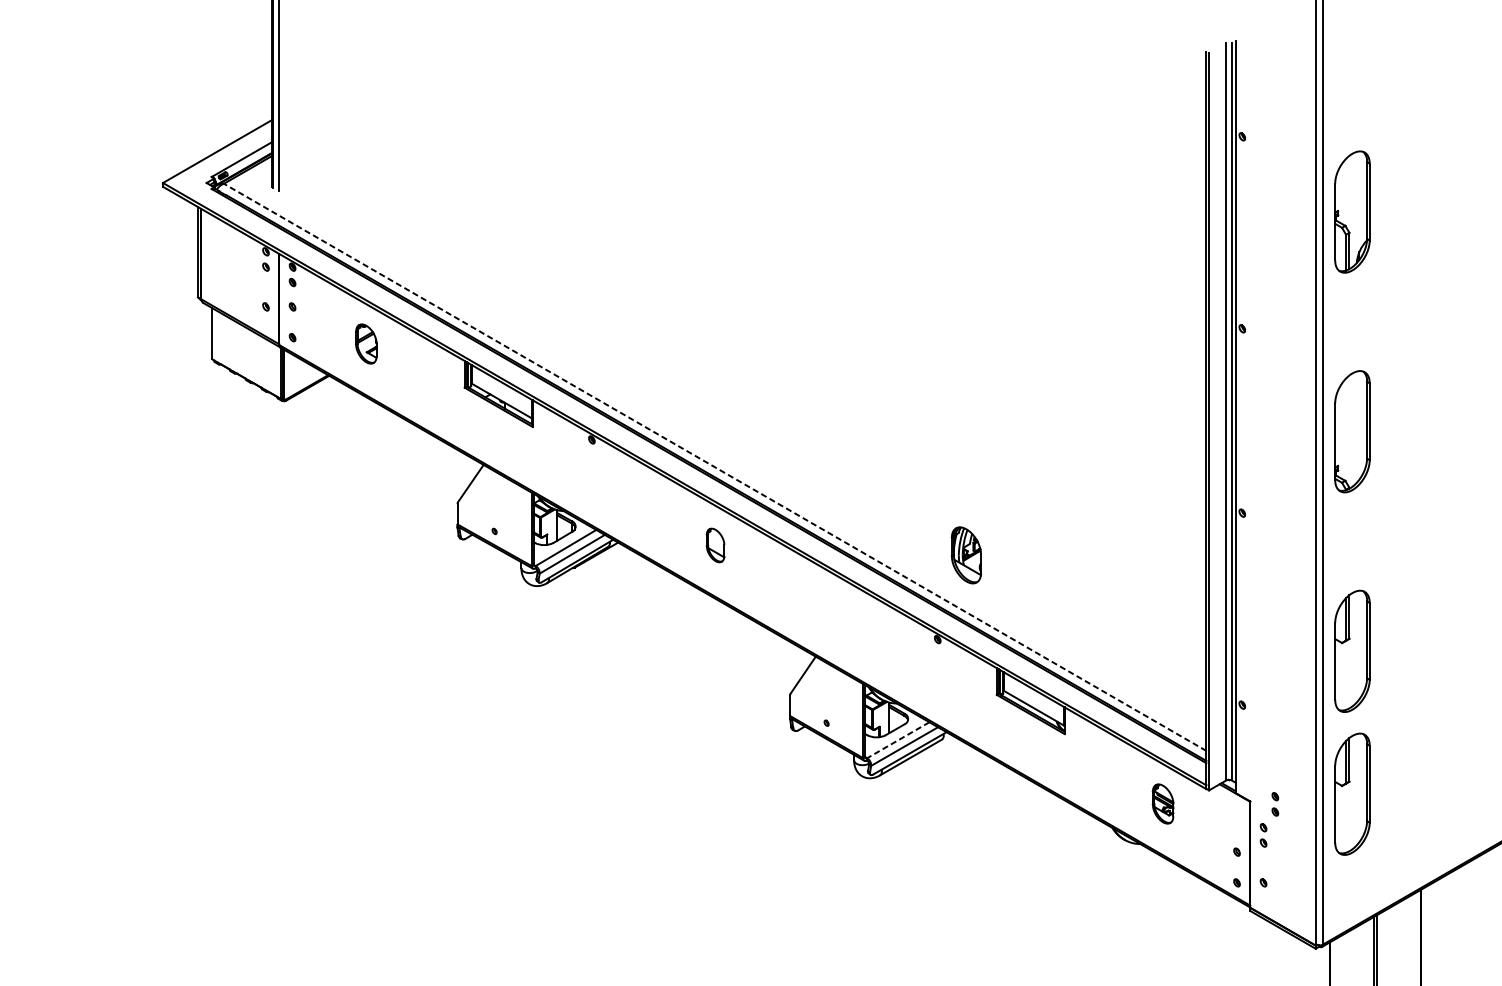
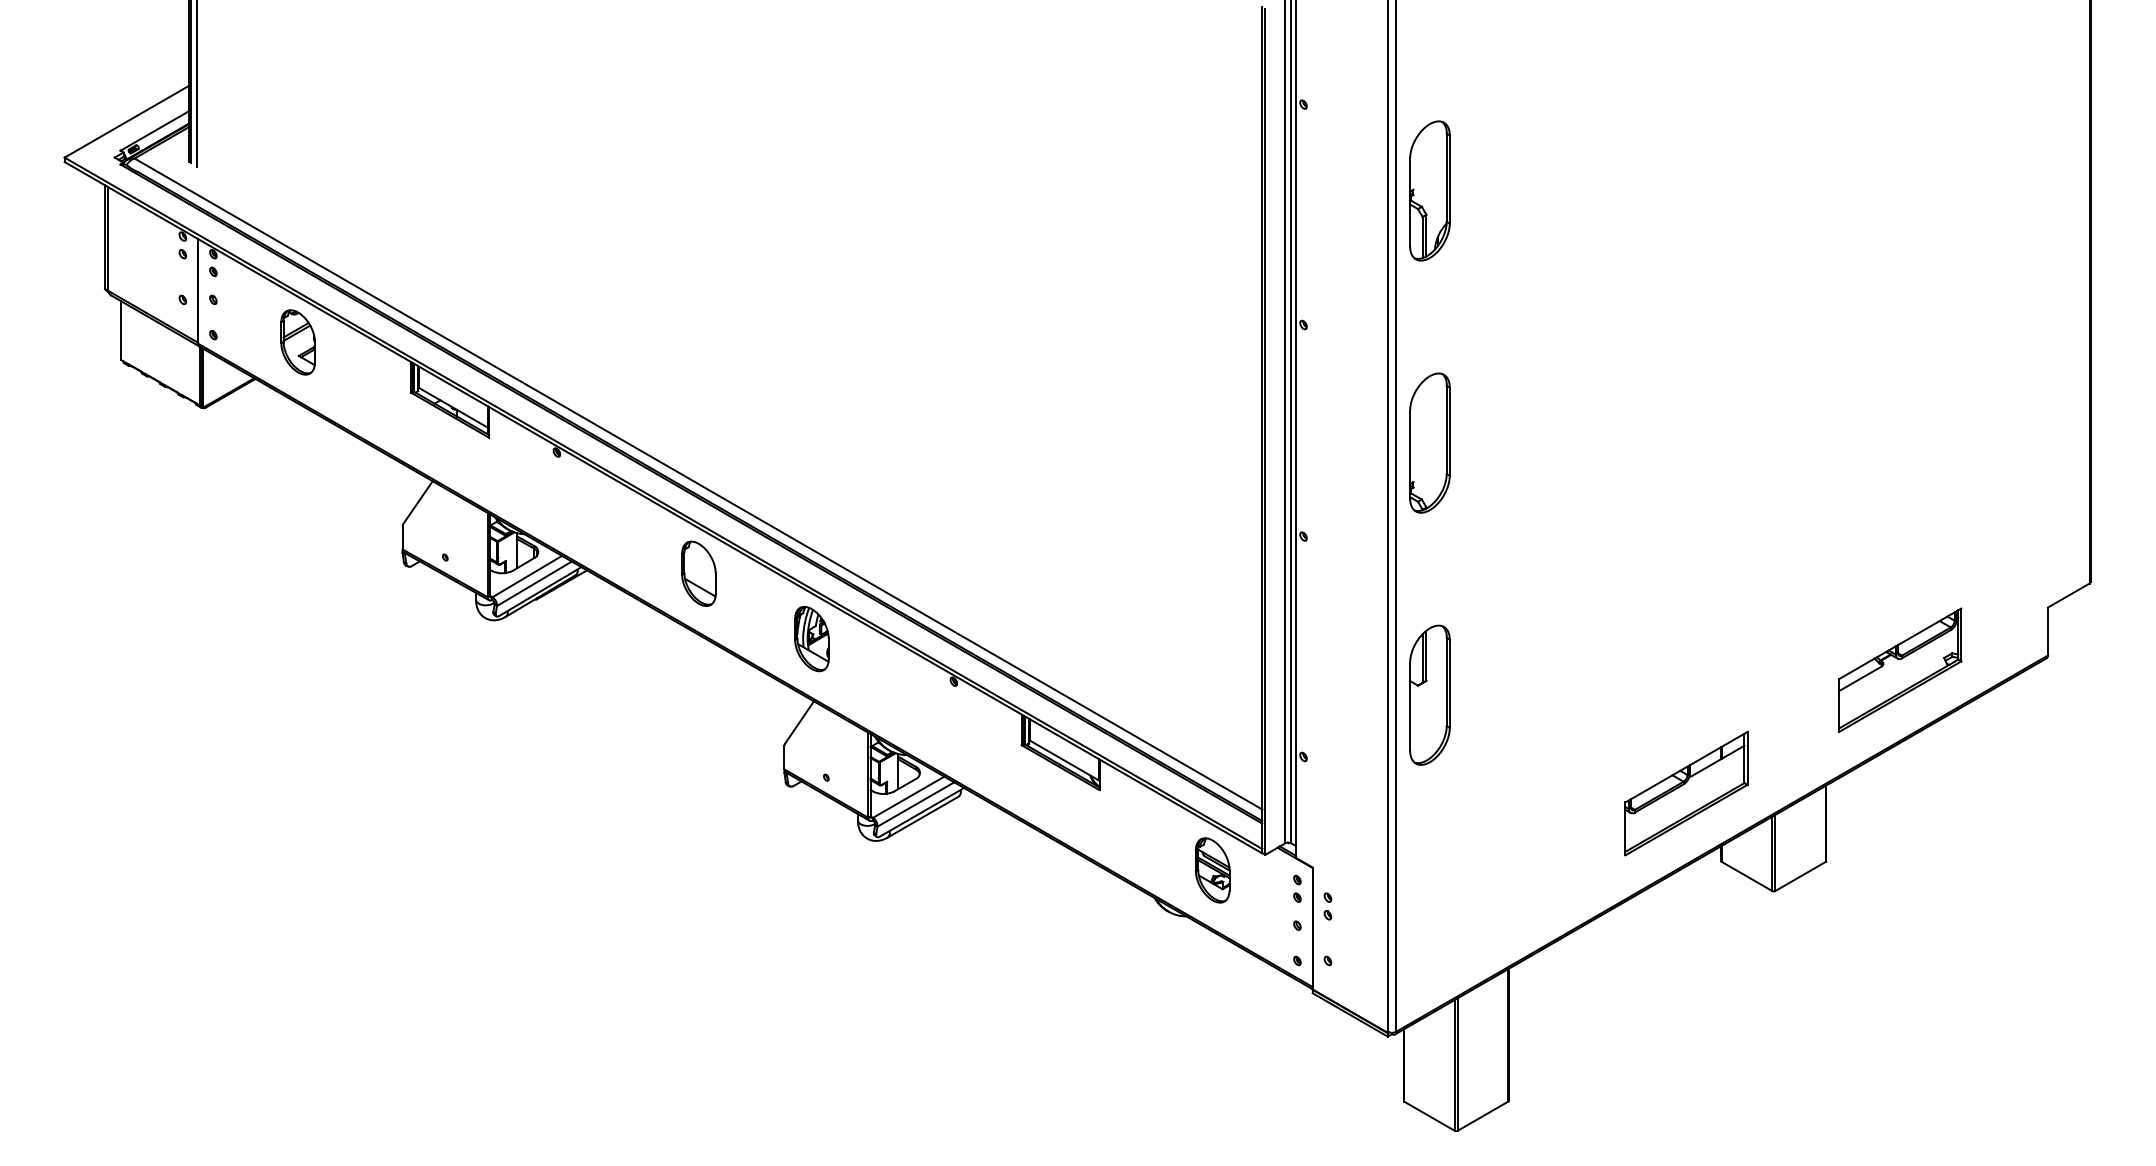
part: (365, 344) -> (297, 342), size x1.43
line: (715, 466) -> (698, 483), dashed -> solid
part: (715, 545) -> (698, 573), size x1.67
part: (966, 554) -> (811, 638), moved
line: (898, 740) -> (908, 797), dashed -> solid
part: (1352, 793) -> (1429, 858), removed
part: (1163, 804) -> (1212, 870), size x1.43
part: (1275, 804) -> (1297, 888), moved

